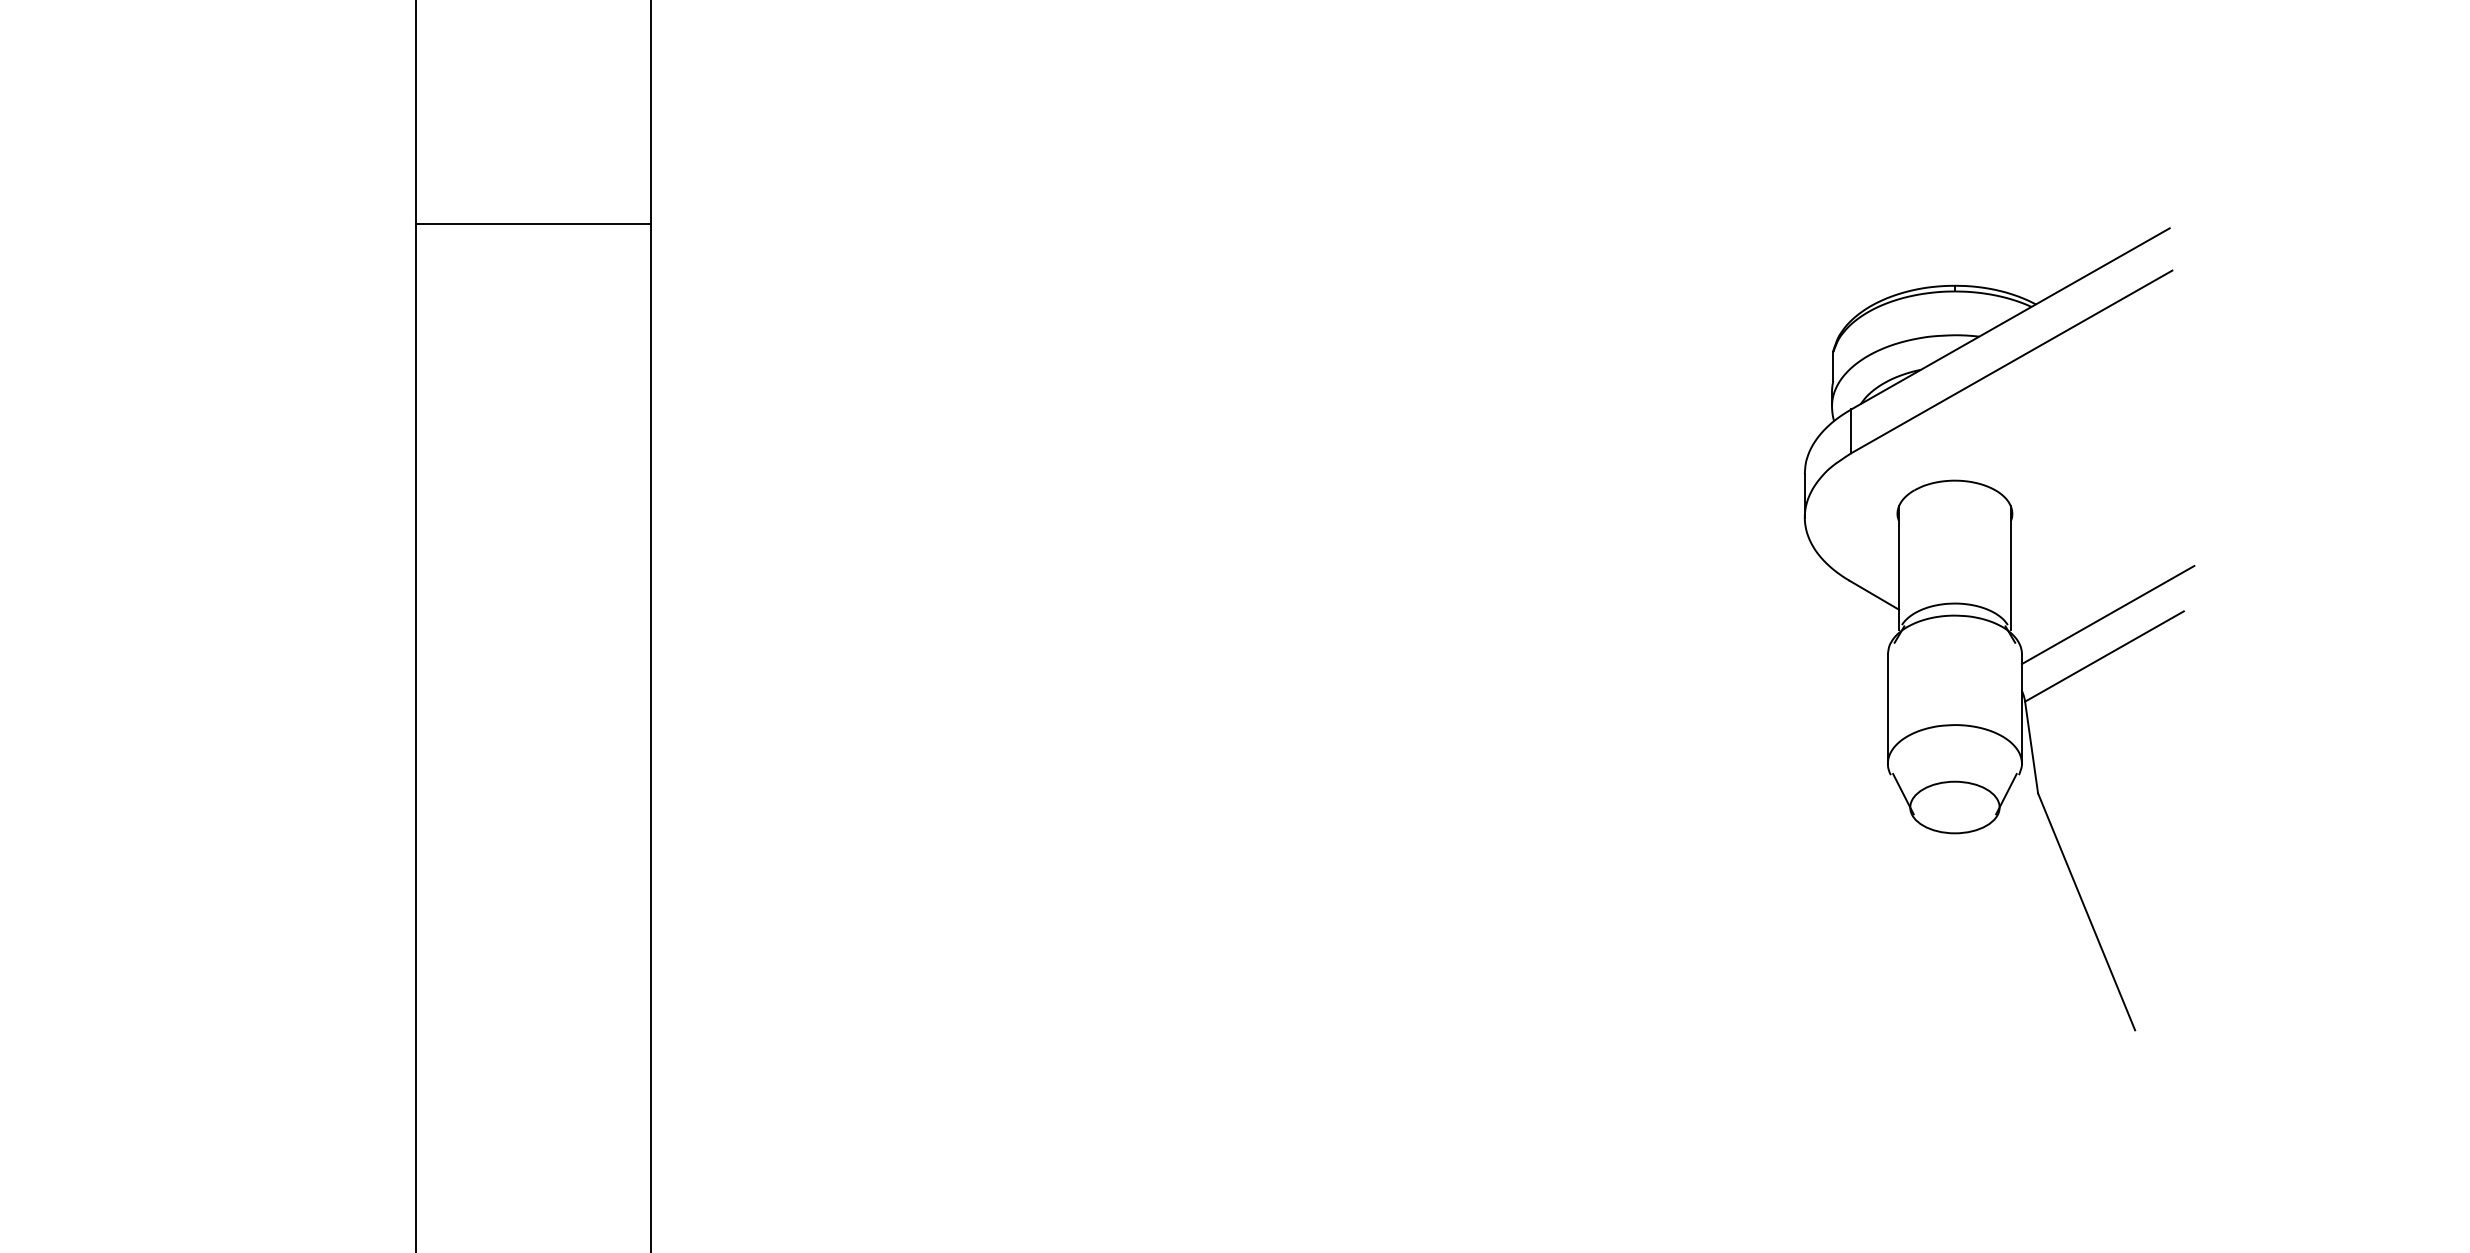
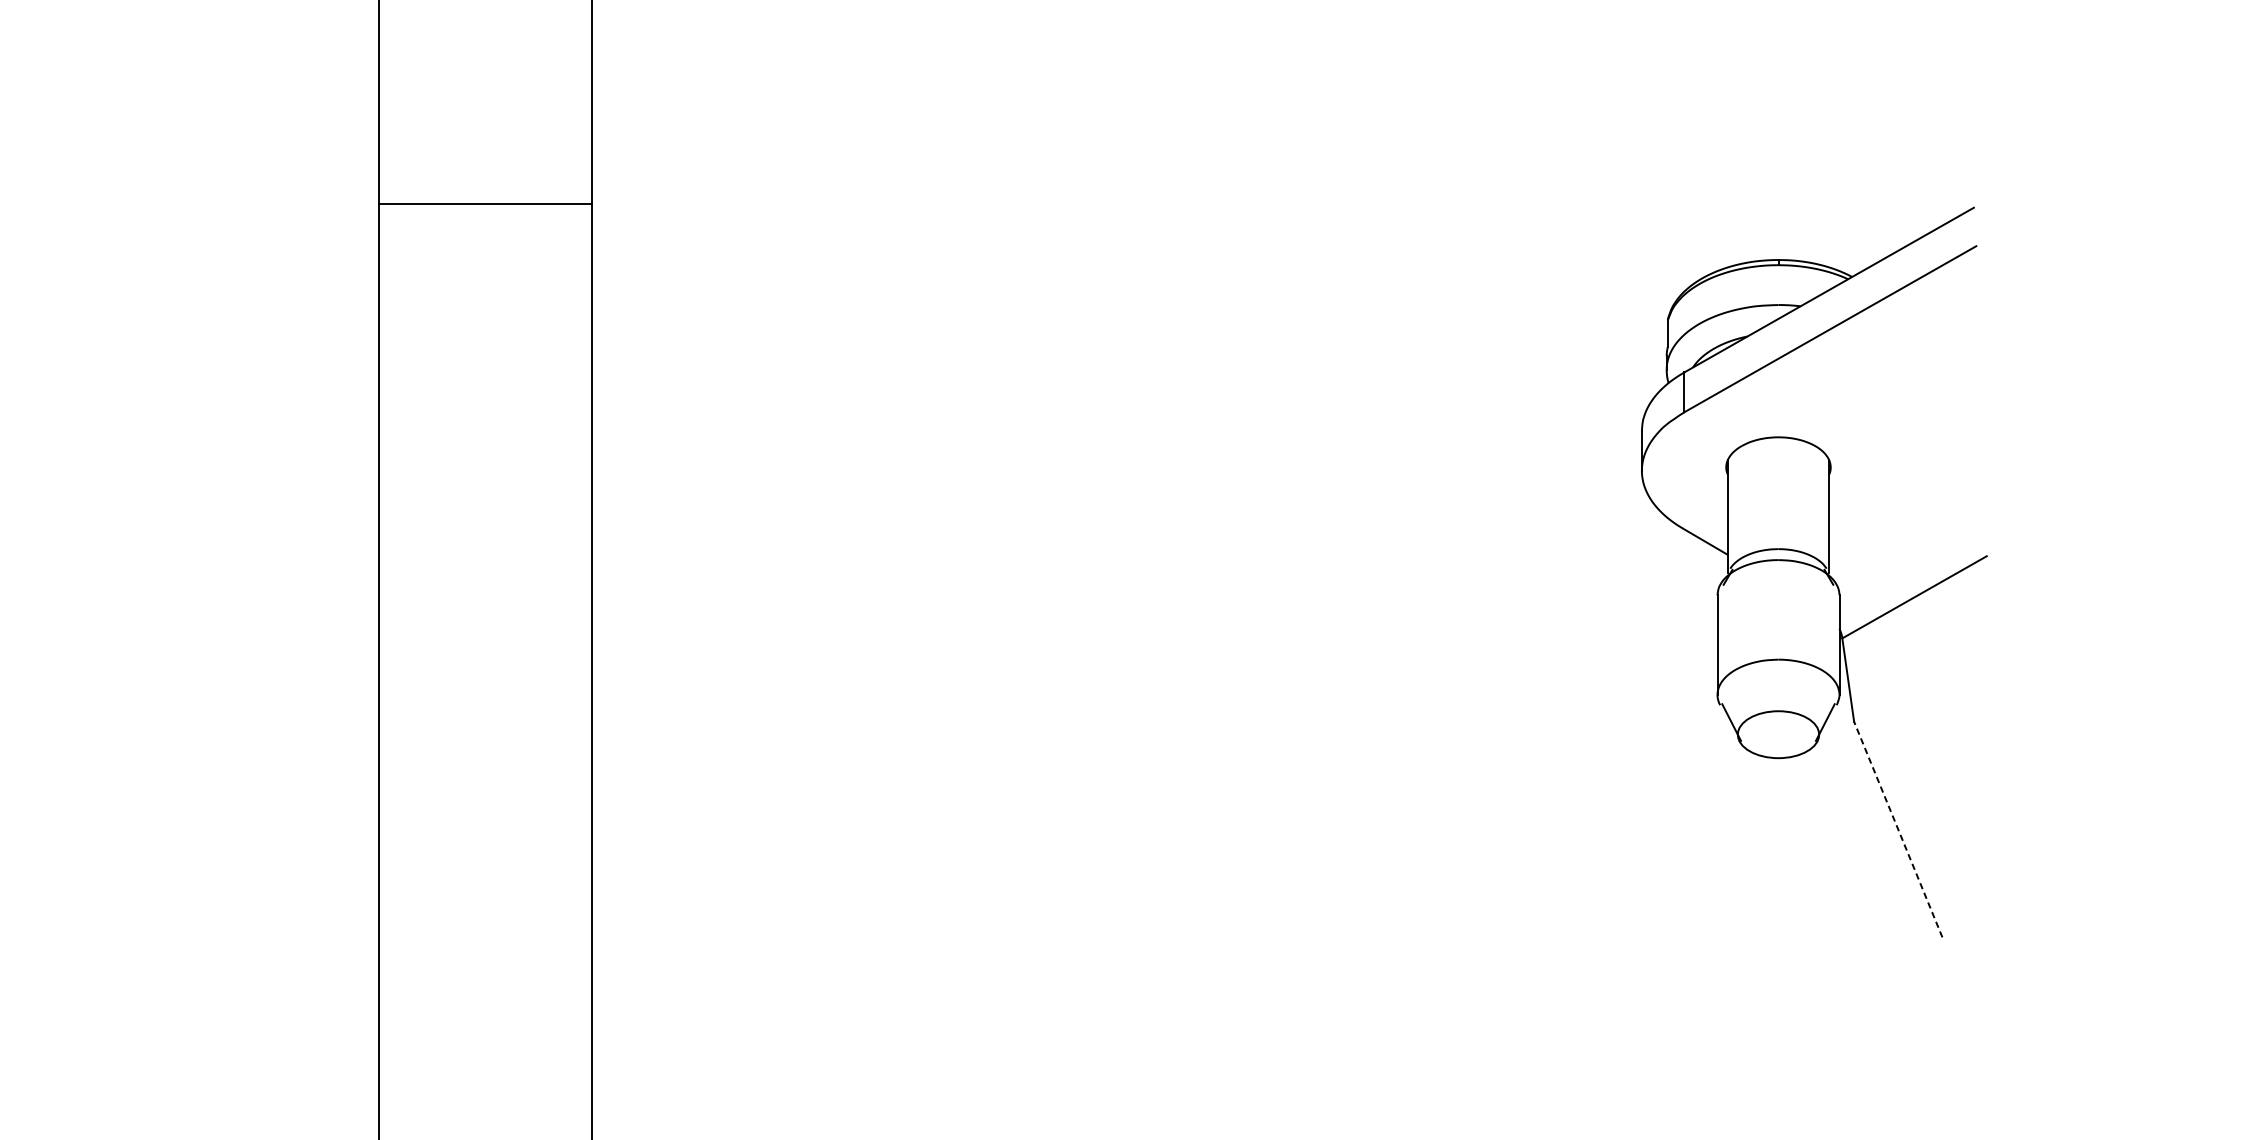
line: (2107, 614) -> (1917, 559), removed
line: (2086, 911) -> (1898, 829), solid -> dashed

